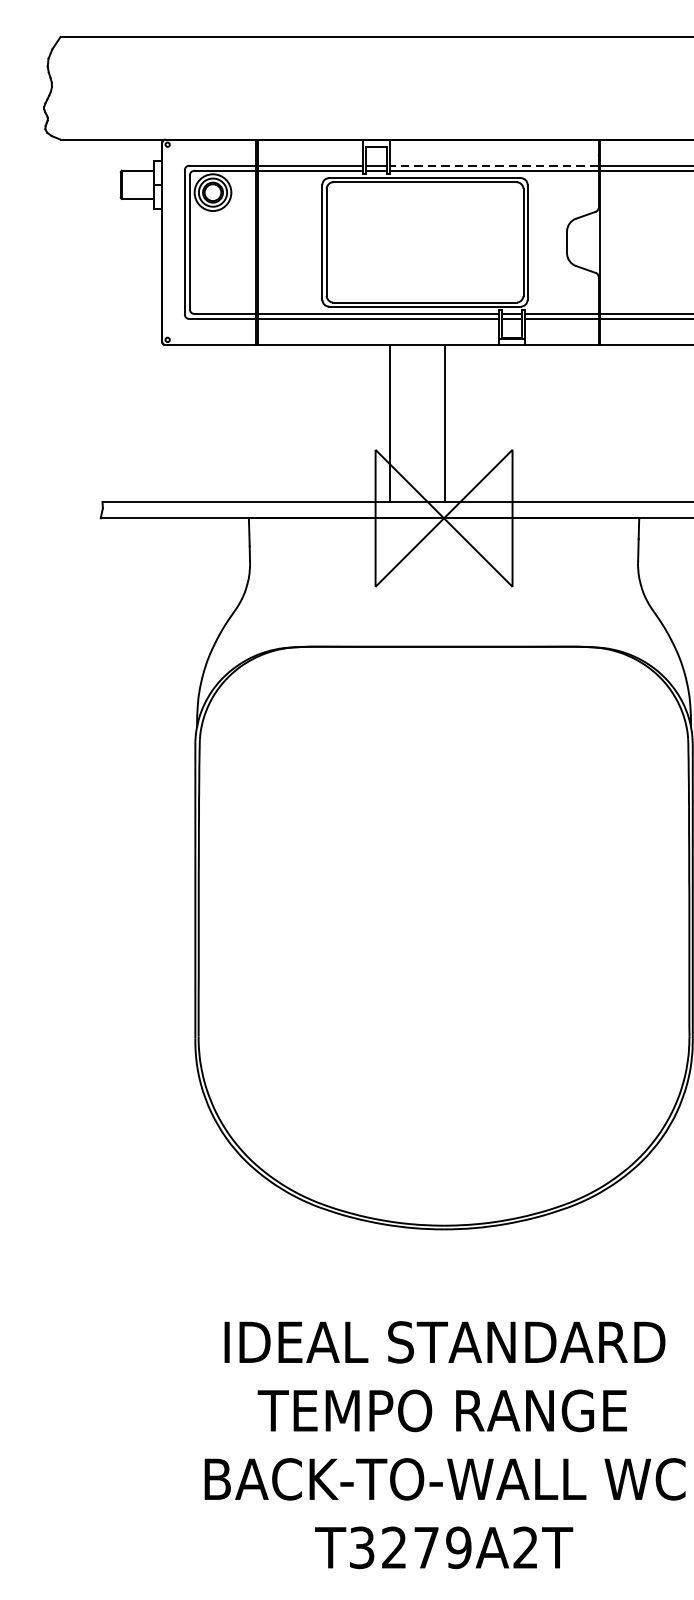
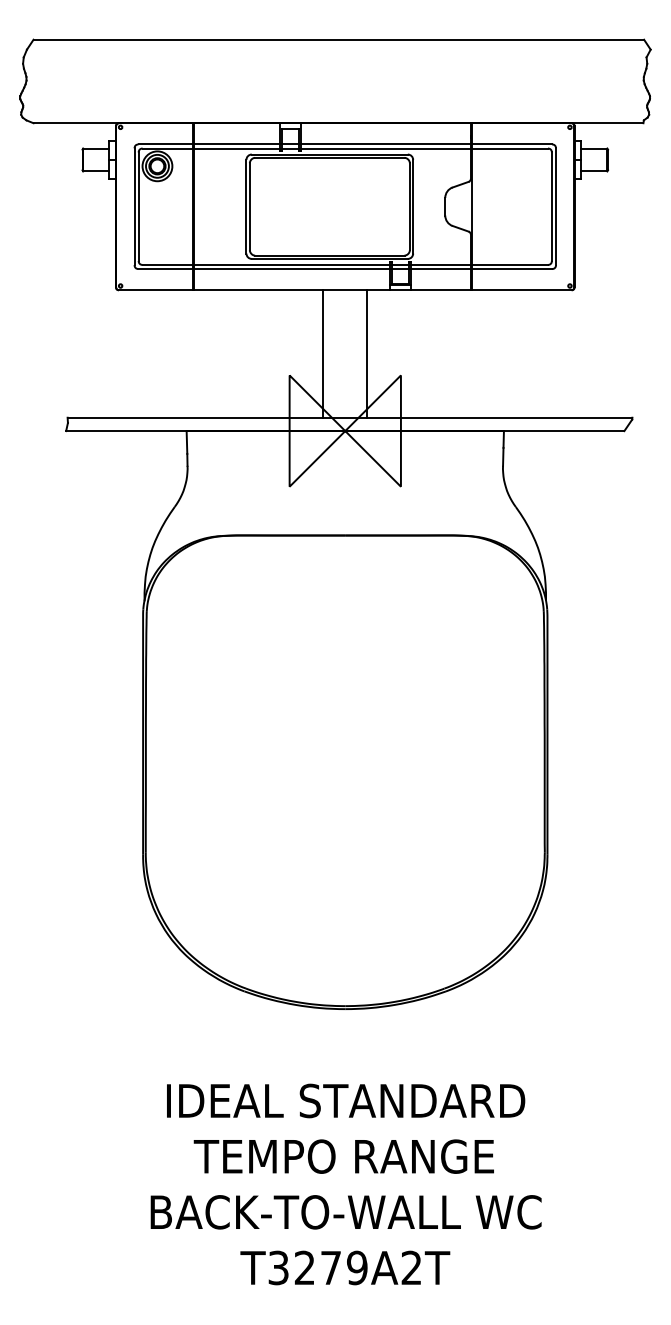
line: (493, 165) -> (385, 144), dashed -> solid
line: (390, 422) -> (323, 353), moved
line: (445, 422) -> (367, 353), moved

